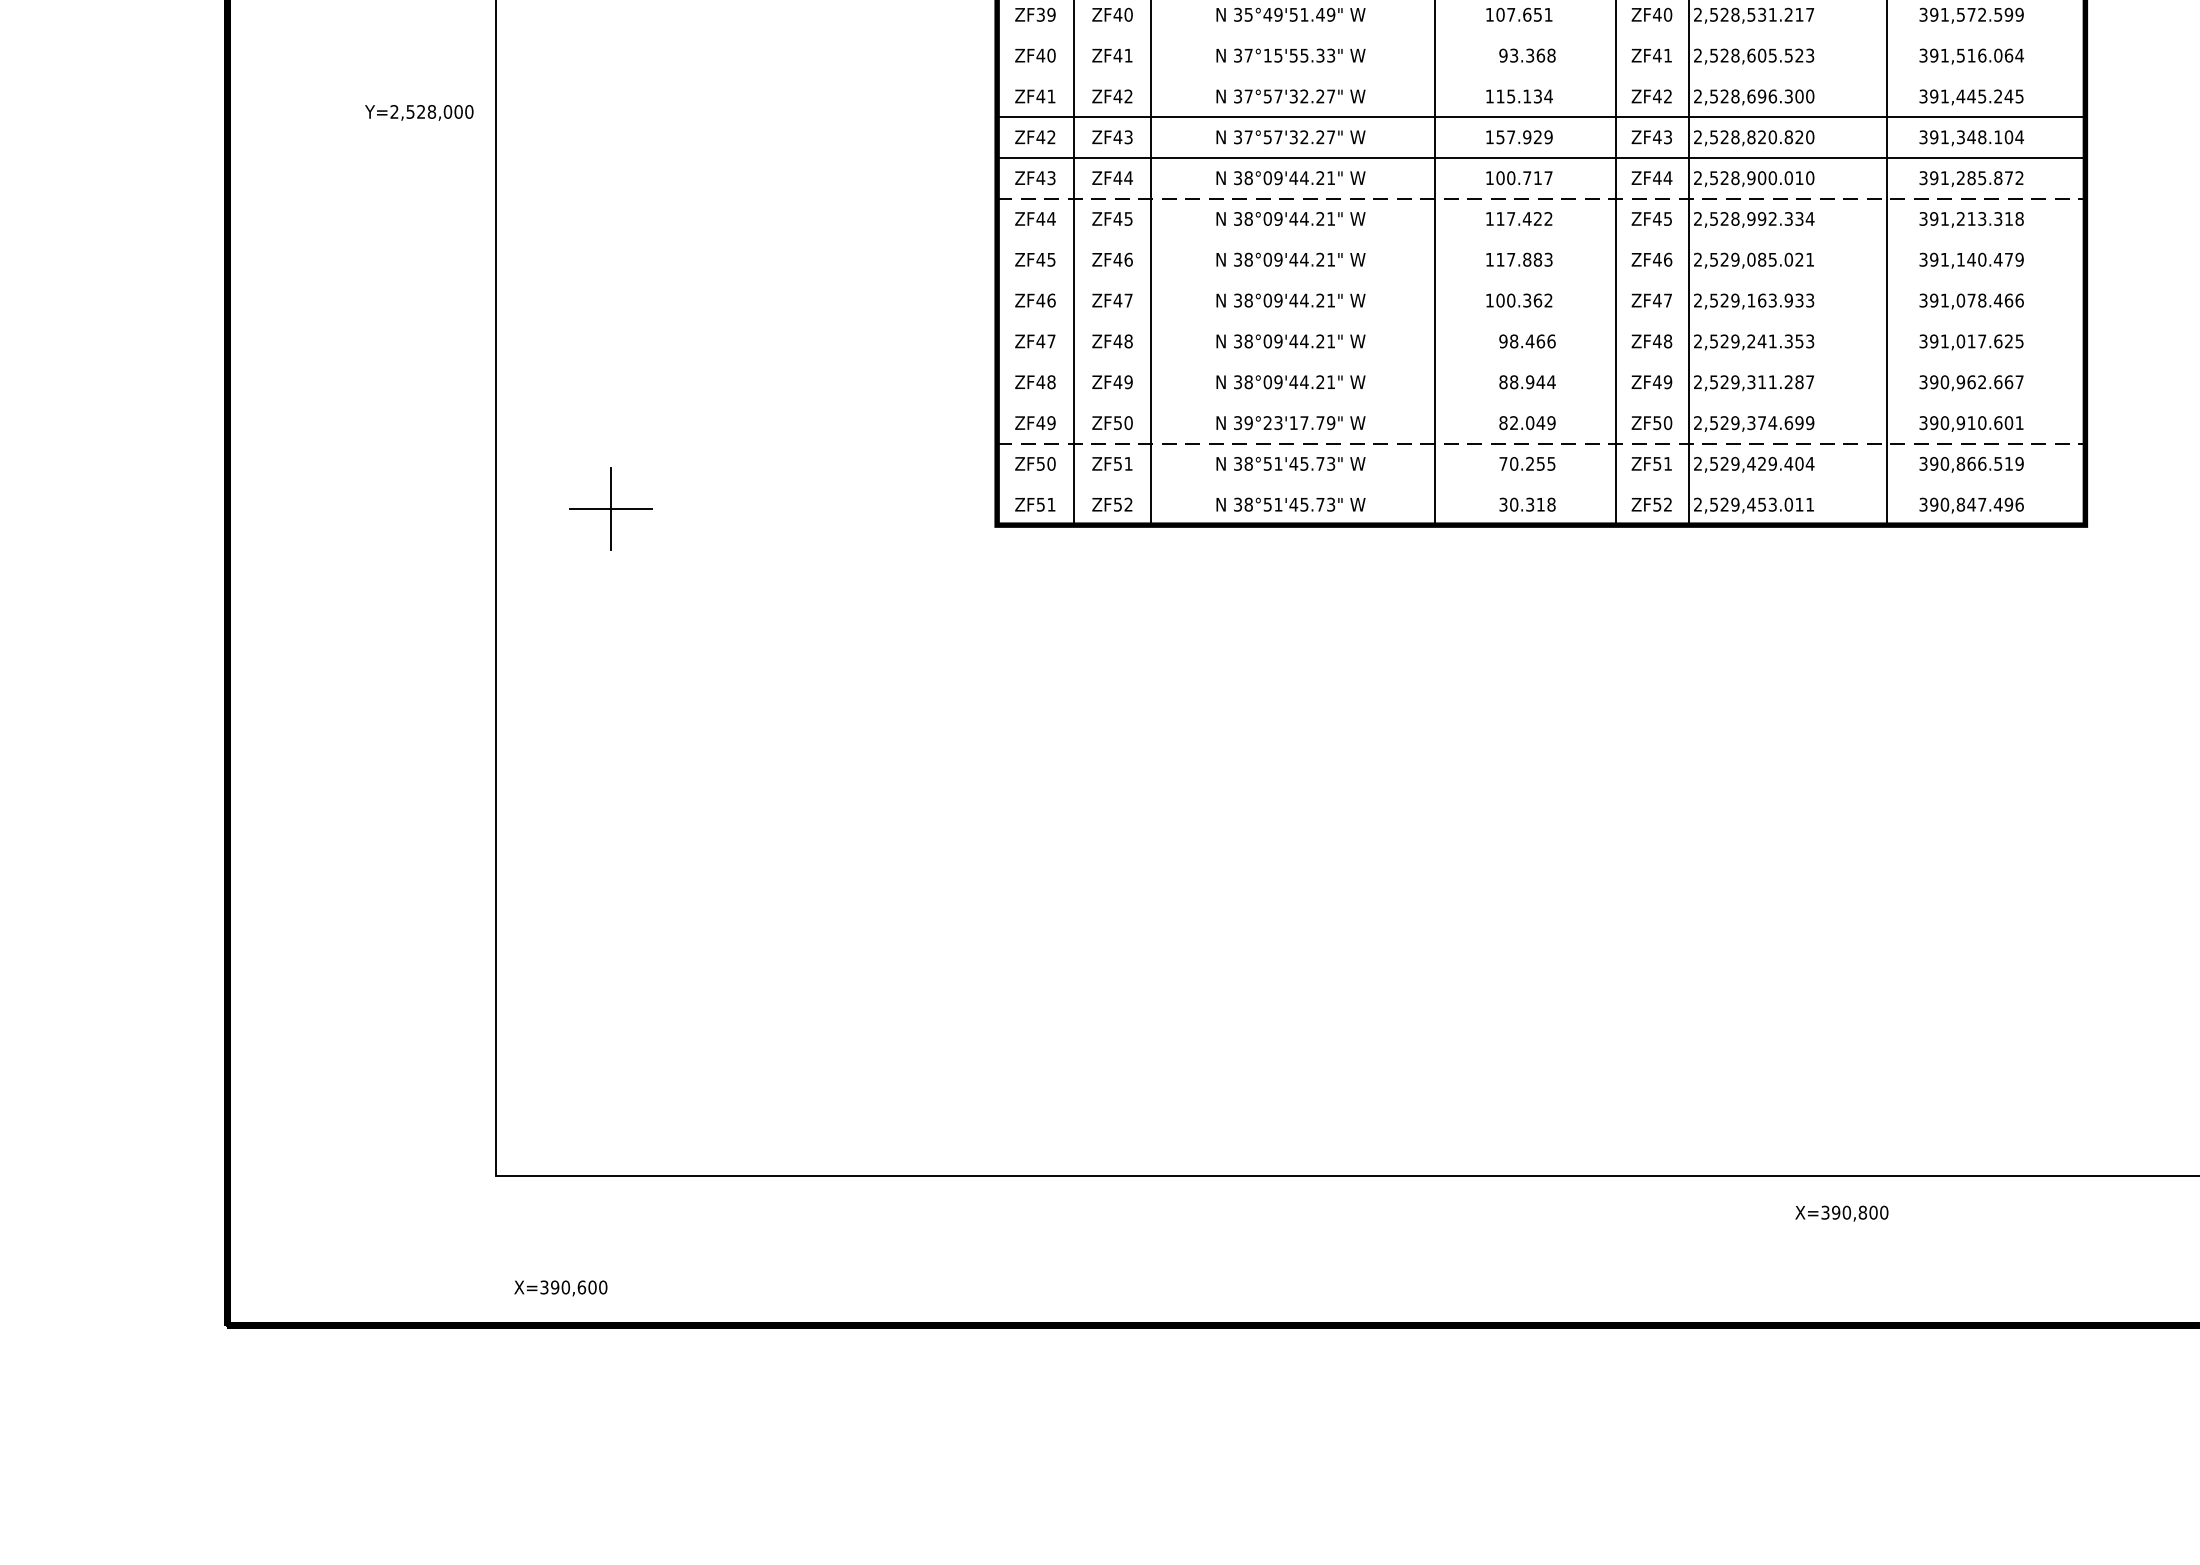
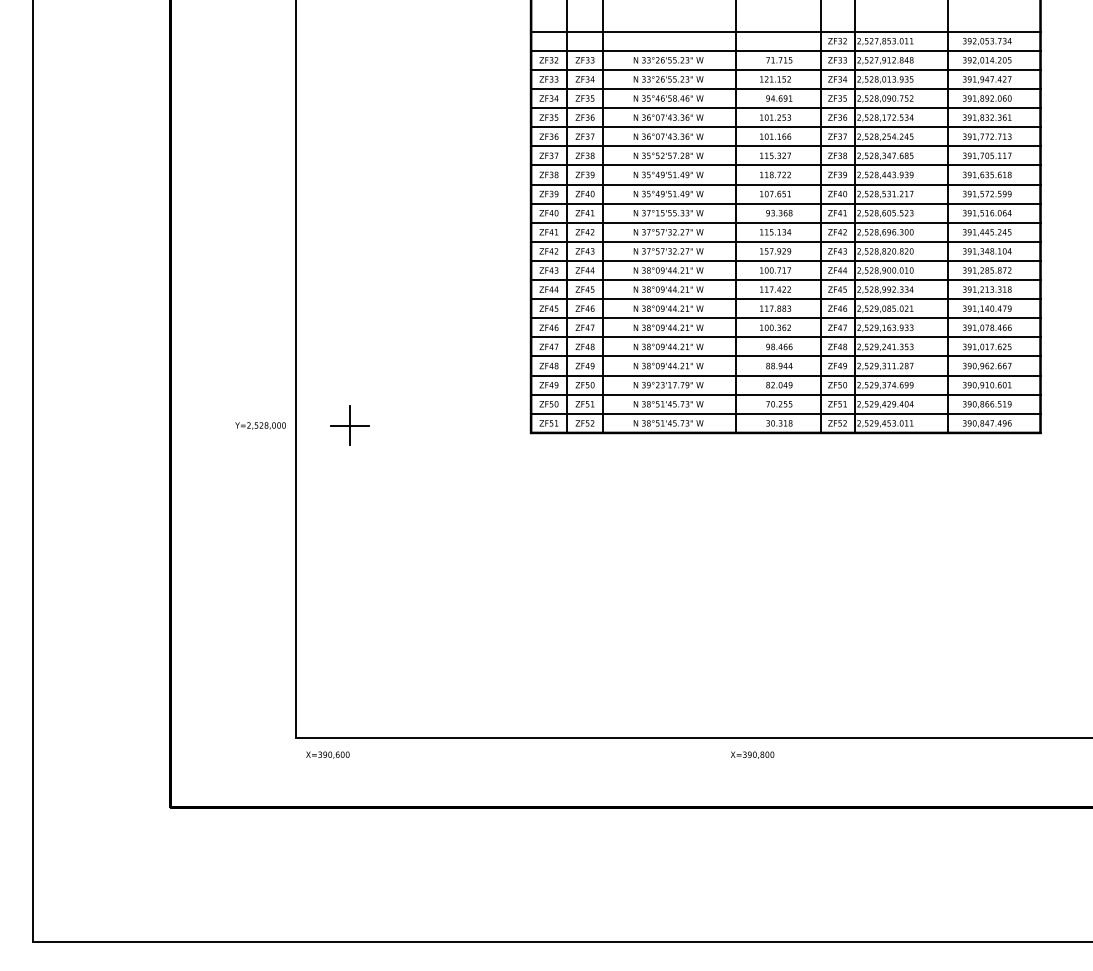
line: (1540, 35) -> (785, 203), added
line: (1540, 75) -> (785, 222), added
text: (419, 111) -> (260, 425), moved
line: (1540, 199) -> (785, 280), dashed -> solid
line: (1540, 240) -> (785, 299), added
line: (1540, 280) -> (785, 318), added
line: (1540, 321) -> (785, 337), added
line: (1540, 361) -> (785, 356), added
line: (1540, 402) -> (785, 375), added
line: (1540, 443) -> (785, 394), dashed -> solid
line: (1540, 483) -> (785, 413), added
text: (1841, 1212) -> (752, 754), moved
text: (560, 1286) -> (327, 754), moved

